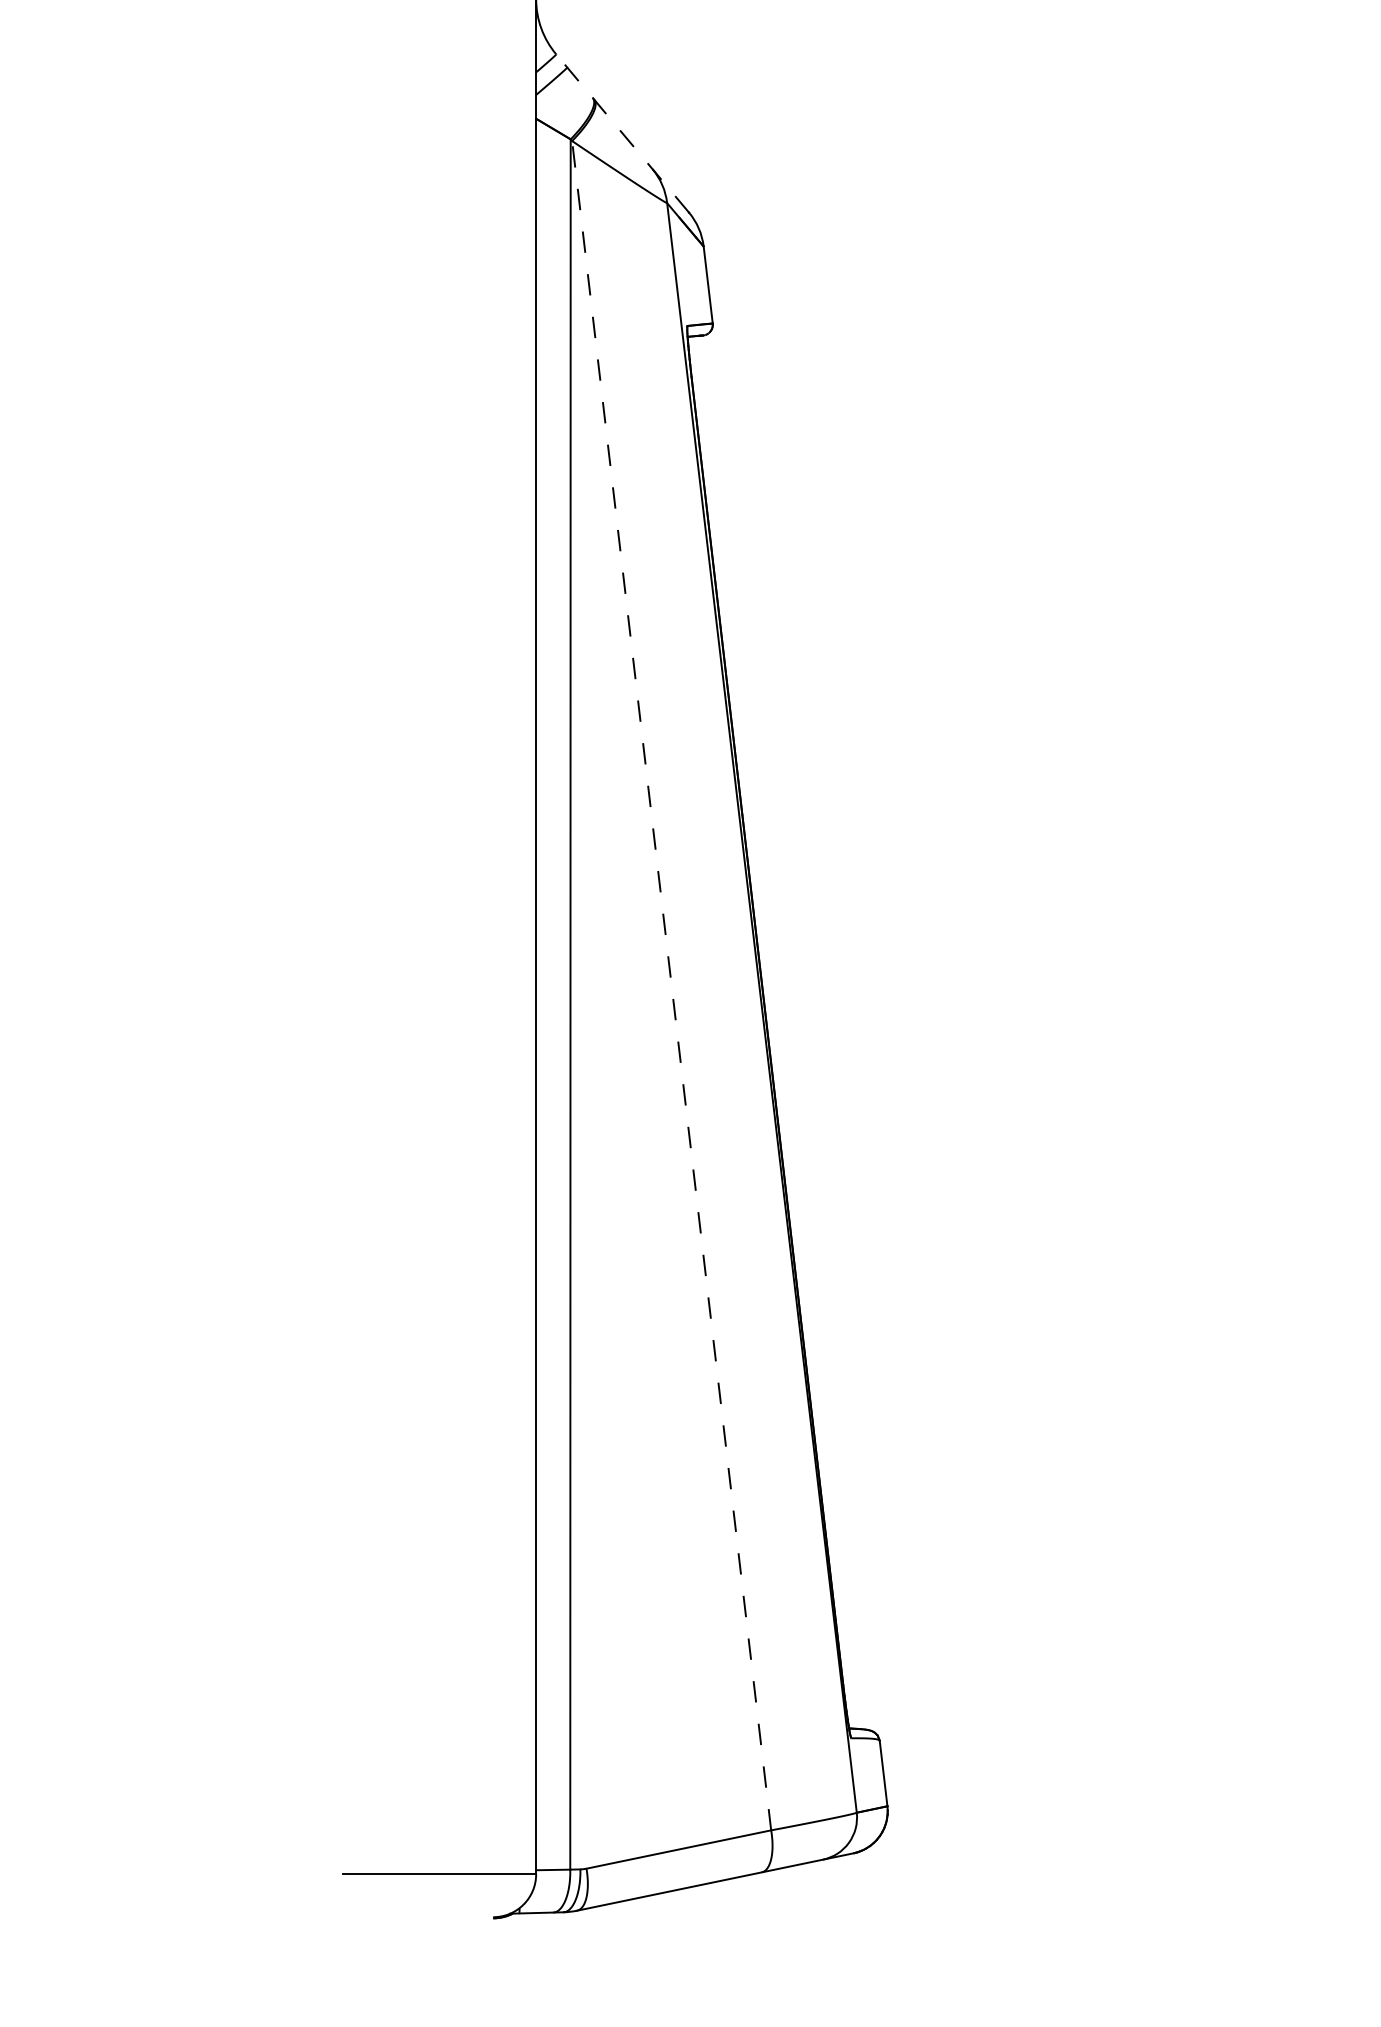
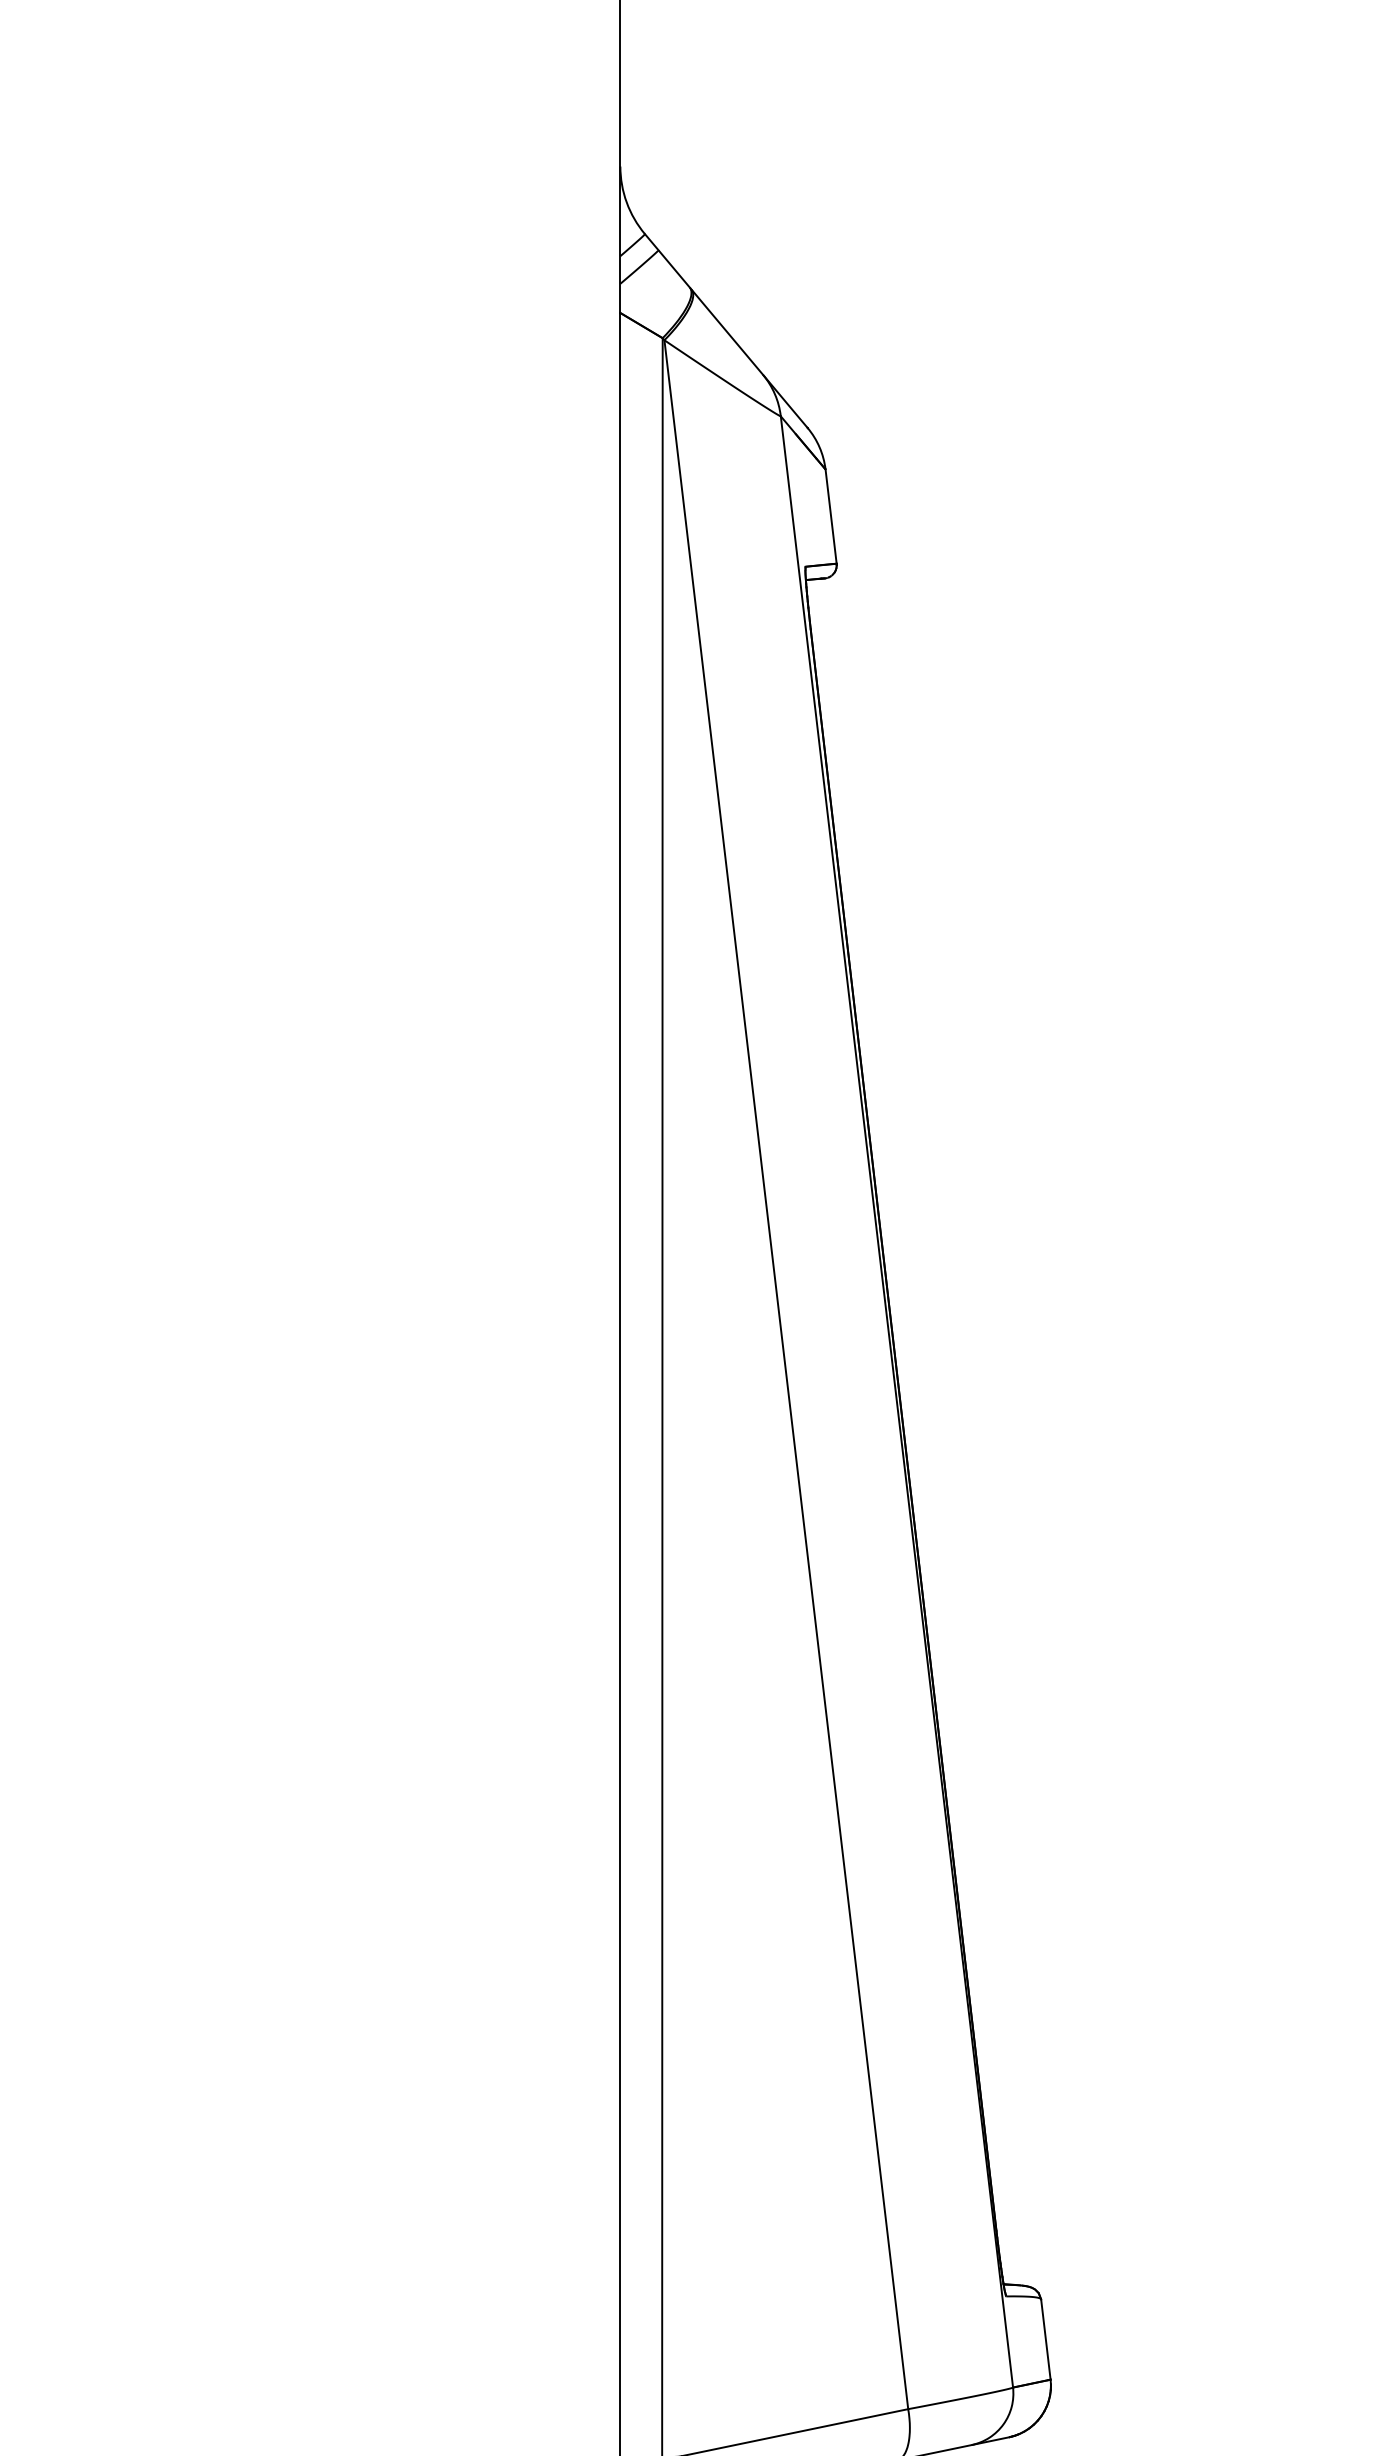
line: (622, 133) -> (726, 331), dashed -> solid
line: (671, 985) -> (786, 1374), dashed -> solid

